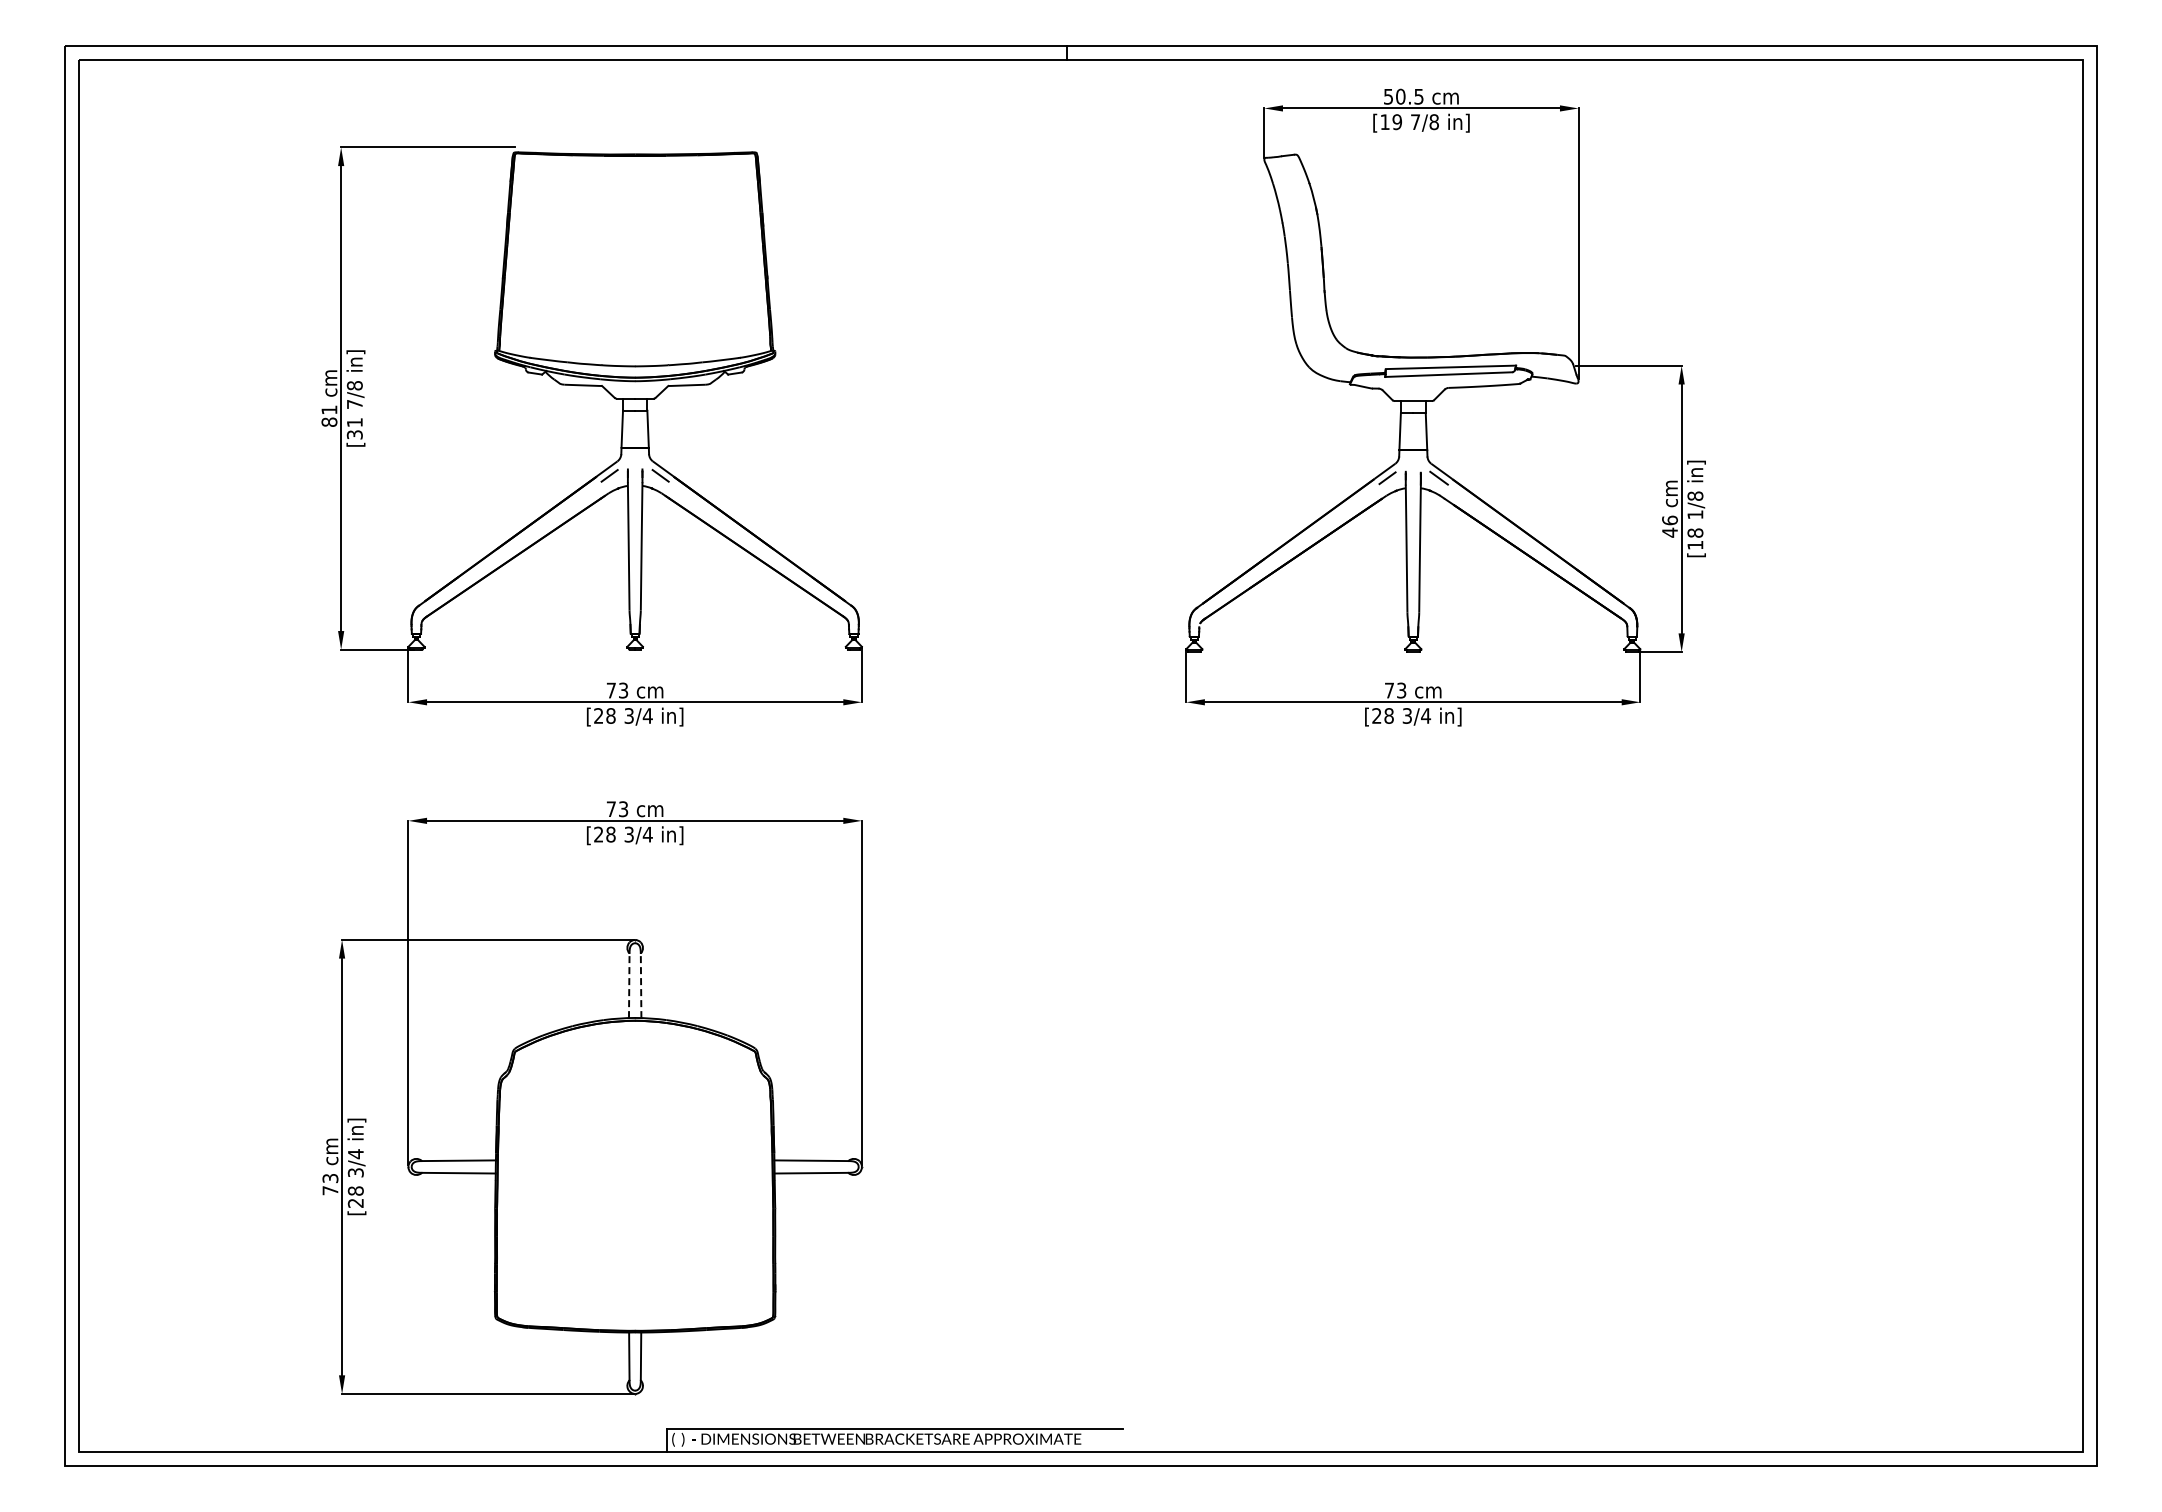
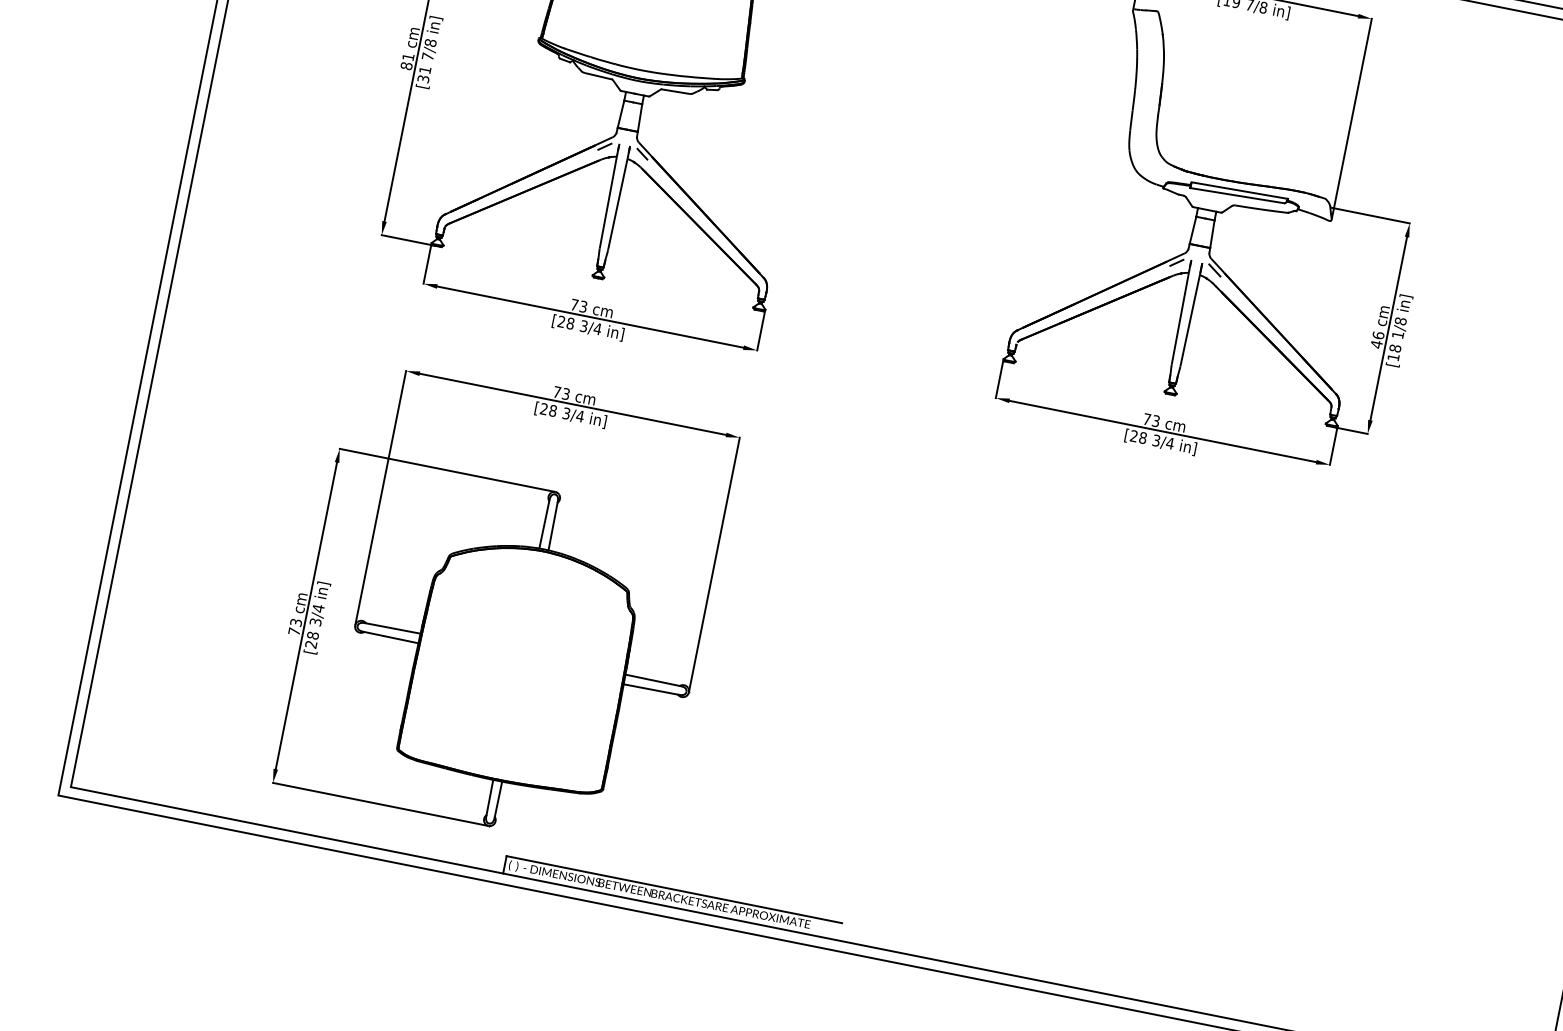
line: (629, 985) -> (544, 524), dashed -> solid
line: (641, 985) -> (553, 526), dashed -> solid

